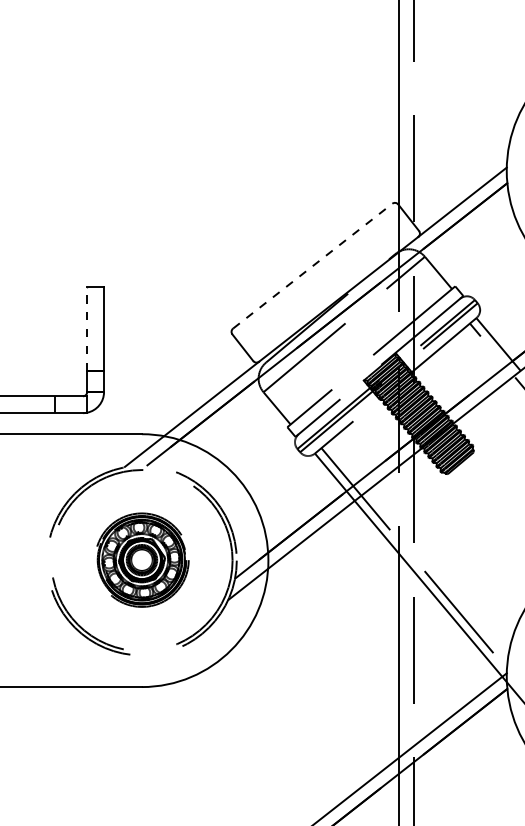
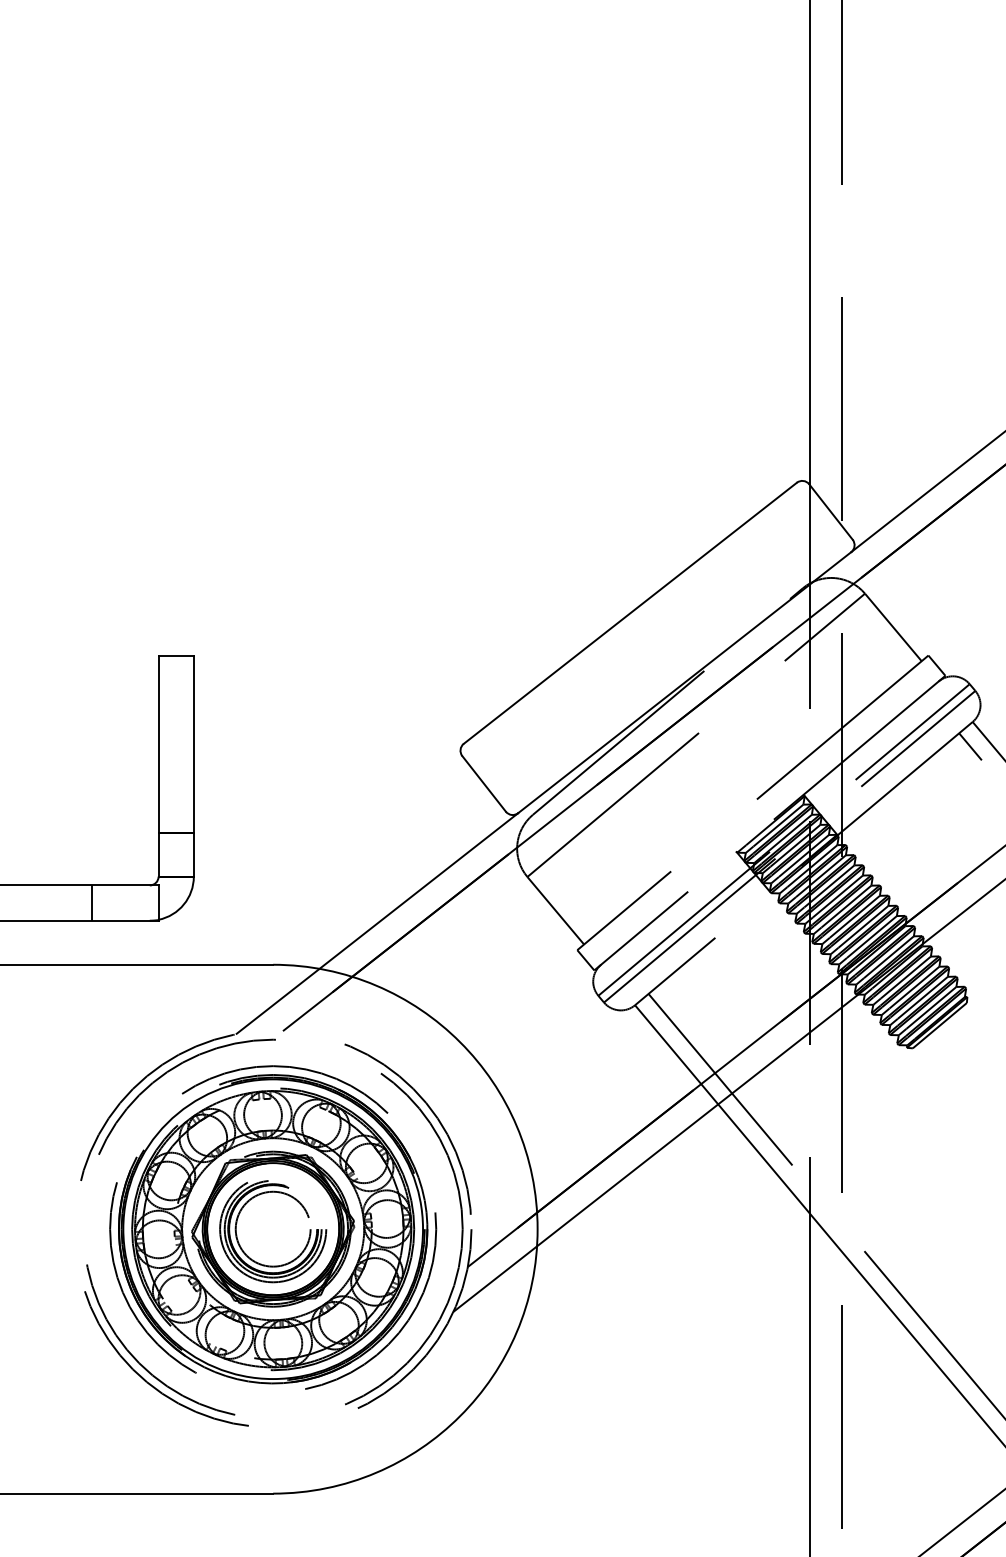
line: (313, 265) -> (631, 611), dashed -> solid
line: (87, 328) -> (159, 743), dashed -> solid
part: (141, 559) -> (272, 1226), size x1.67

